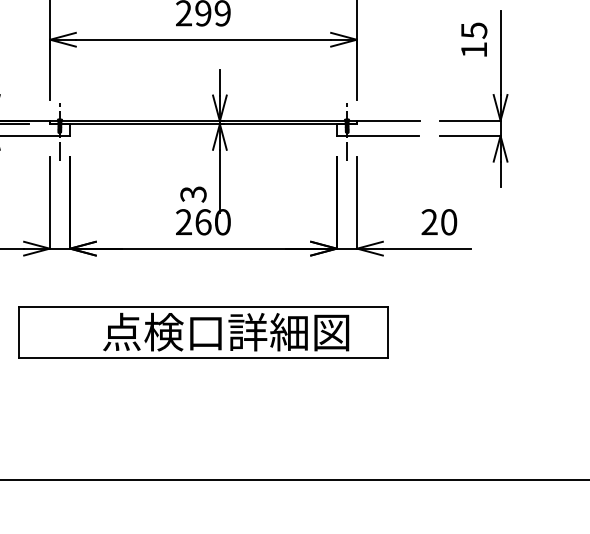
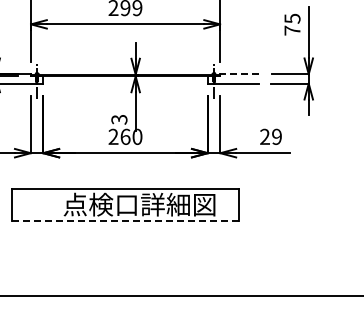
text: (474, 49) -> (292, 30), 15 -> 75
line: (388, 121) -> (239, 74), solid -> dashed
text: (448, 221) -> (276, 136), 20 -> 29
line: (203, 357) -> (125, 220), solid -> dashed

